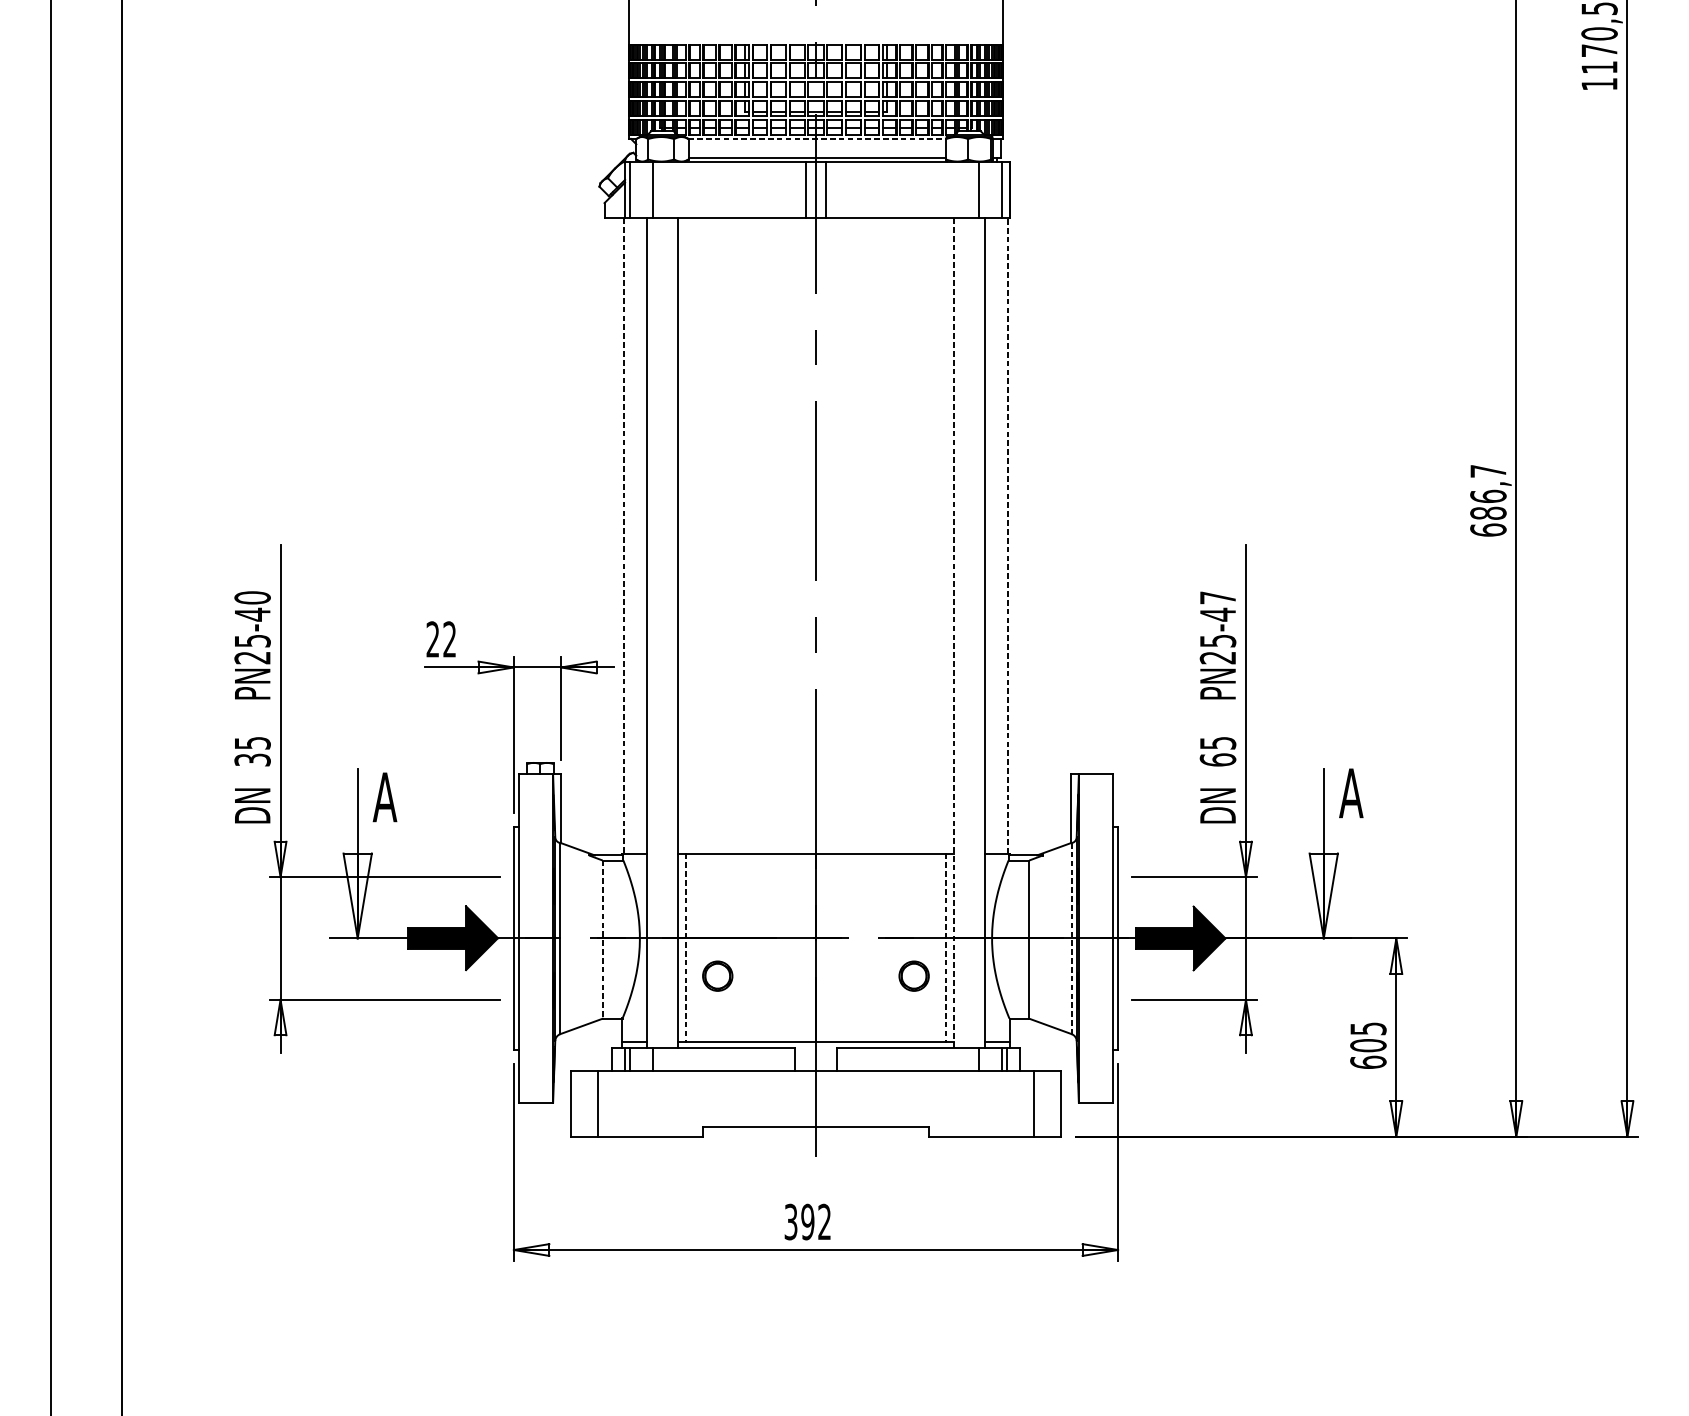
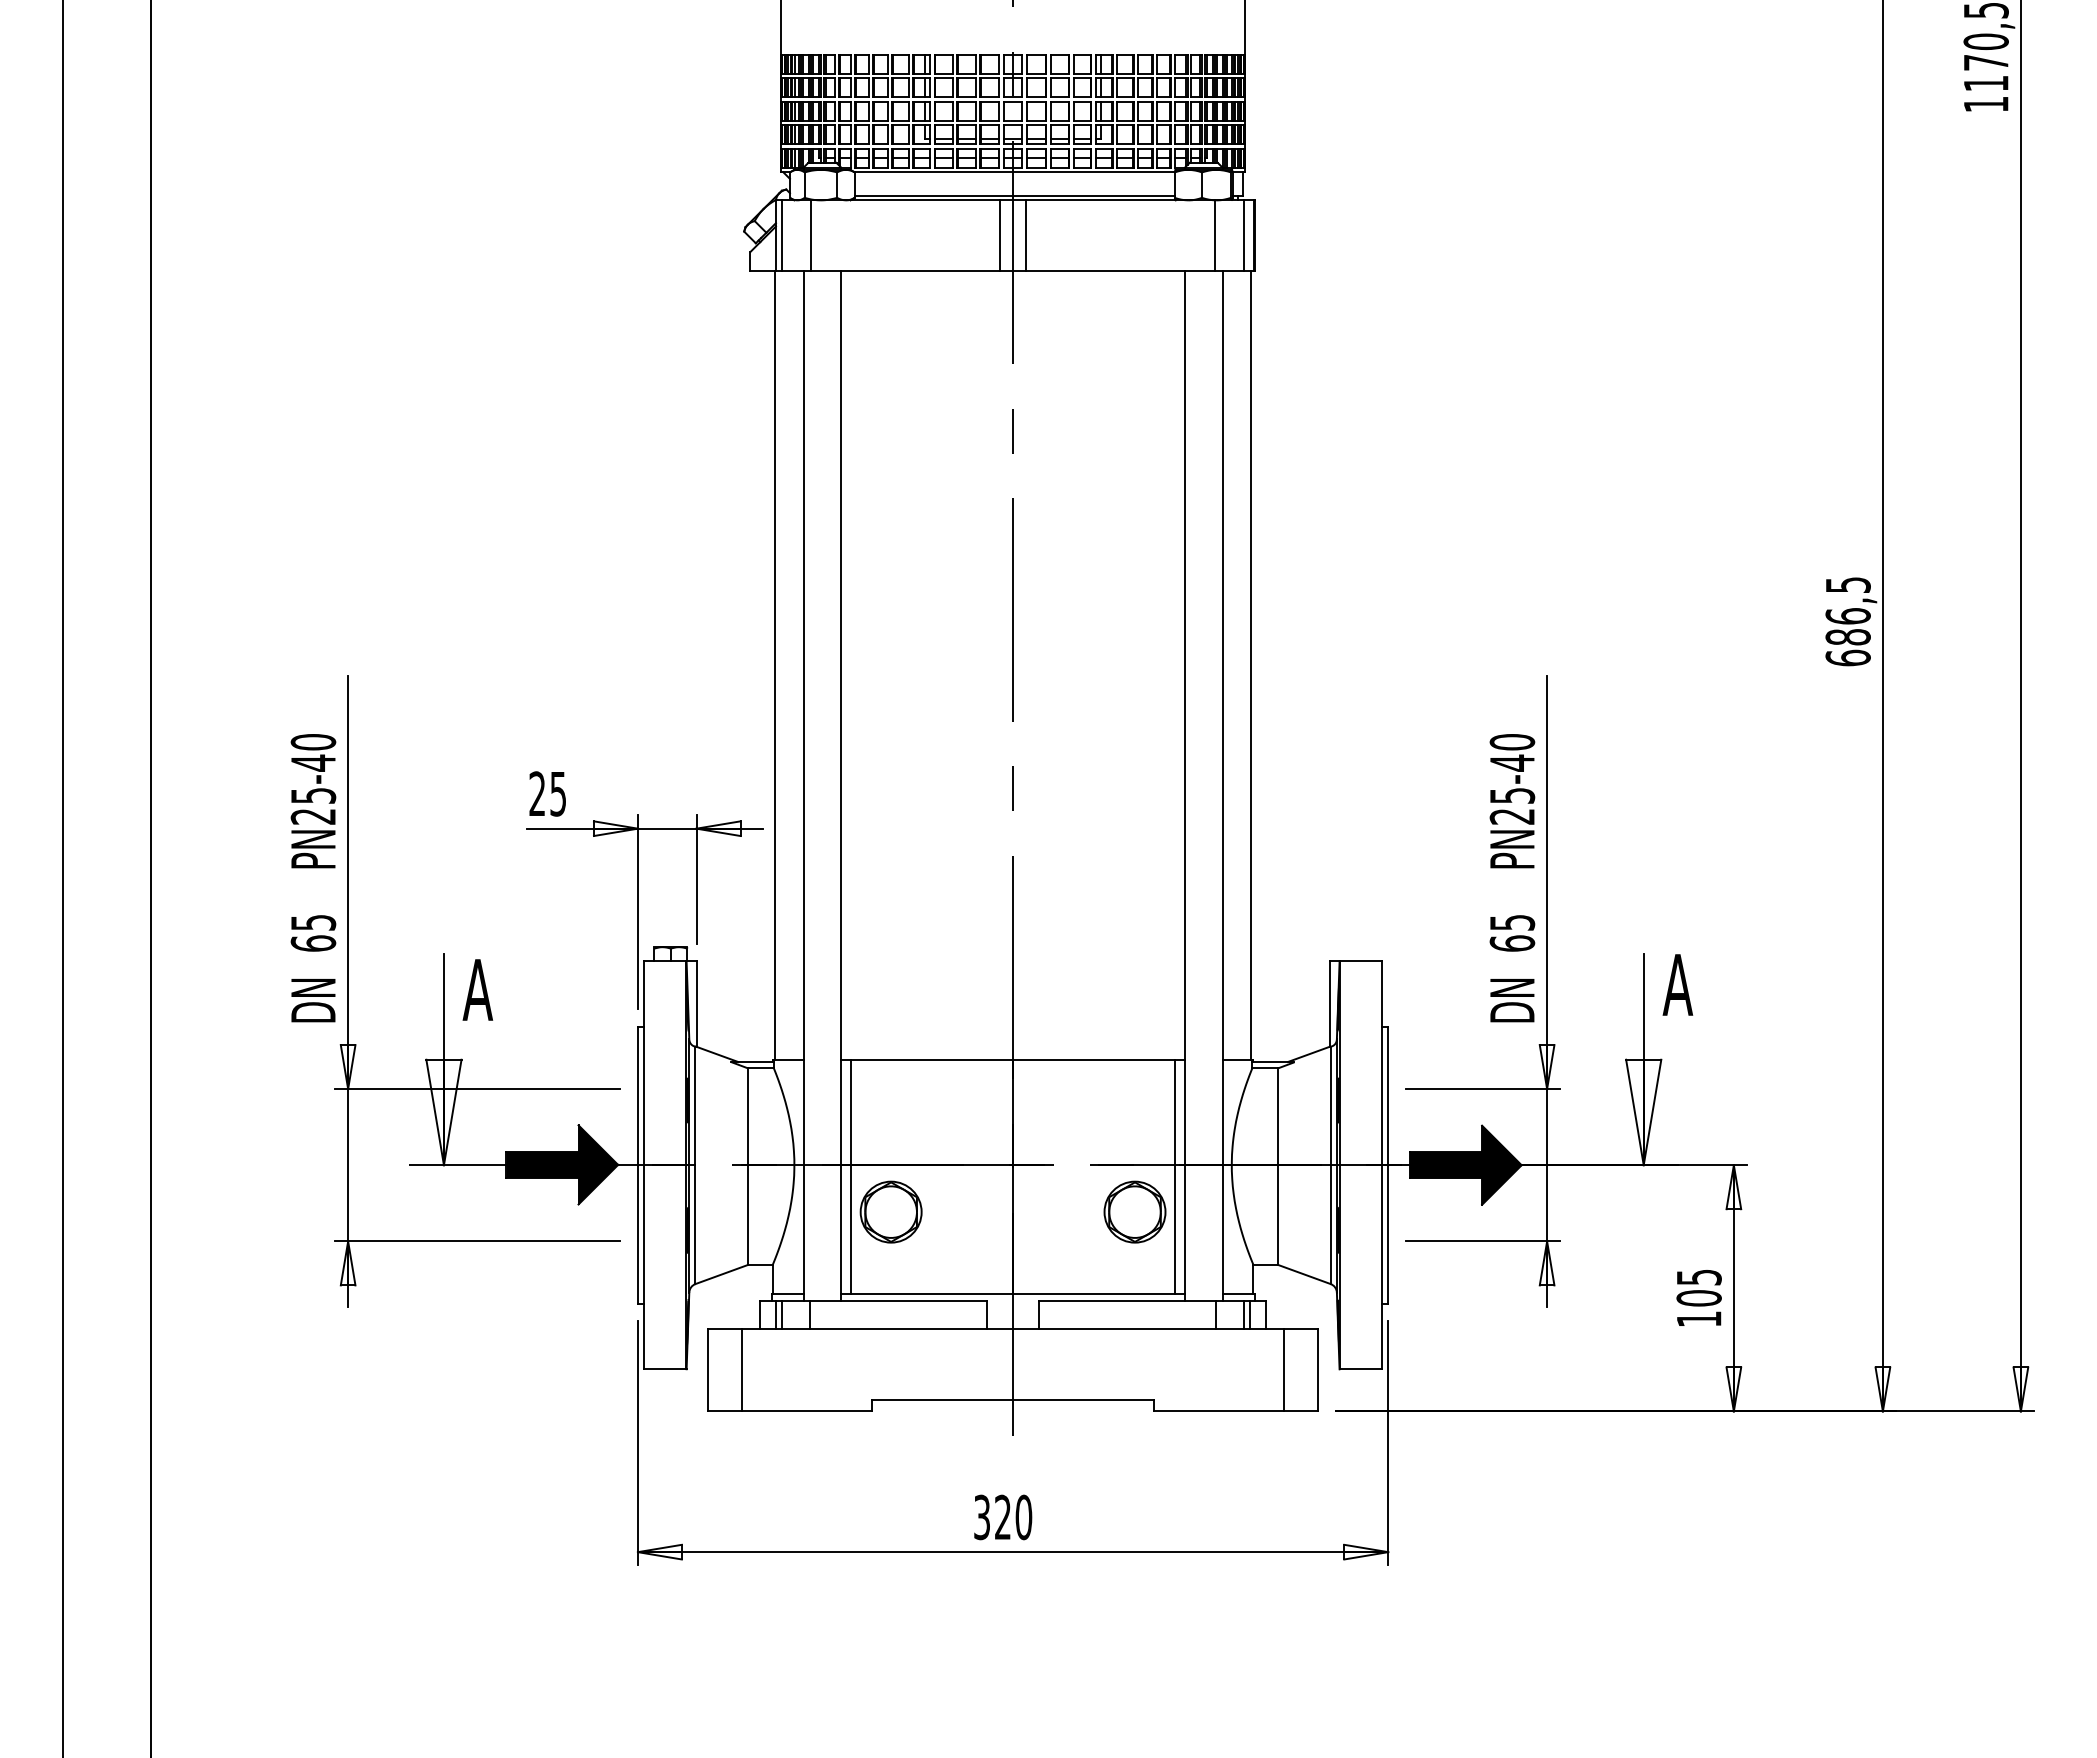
line: (817, 139) -> (1015, 172), dashed -> solid
text: (1488, 470) -> (1848, 584), 686,7 -> 686,5
line: (624, 536) -> (775, 665), dashed -> solid
line: (1007, 536) -> (1251, 665), dashed -> solid
text: (1218, 598) -> (1512, 742), PN25-47 -> PN25-40
line: (954, 633) -> (1185, 786), dashed -> solid
text: (449, 639) -> (557, 793), 22 -> 25
text: (252, 759) -> (313, 943), 35 -> 65
line: (1071, 938) -> (1330, 1165), dashed -> solid
line: (602, 940) -> (748, 1167), dashed -> solid
line: (685, 948) -> (851, 1177), dashed -> solid
line: (945, 948) -> (1174, 1177), dashed -> solid
part: (717, 975) -> (890, 1211), size x1.67
part: (913, 975) -> (1134, 1211), size x1.67
text: (1367, 1061) -> (1698, 1318), 605 -> 105
text: (816, 1222) -> (1013, 1517), 392 -> 320

